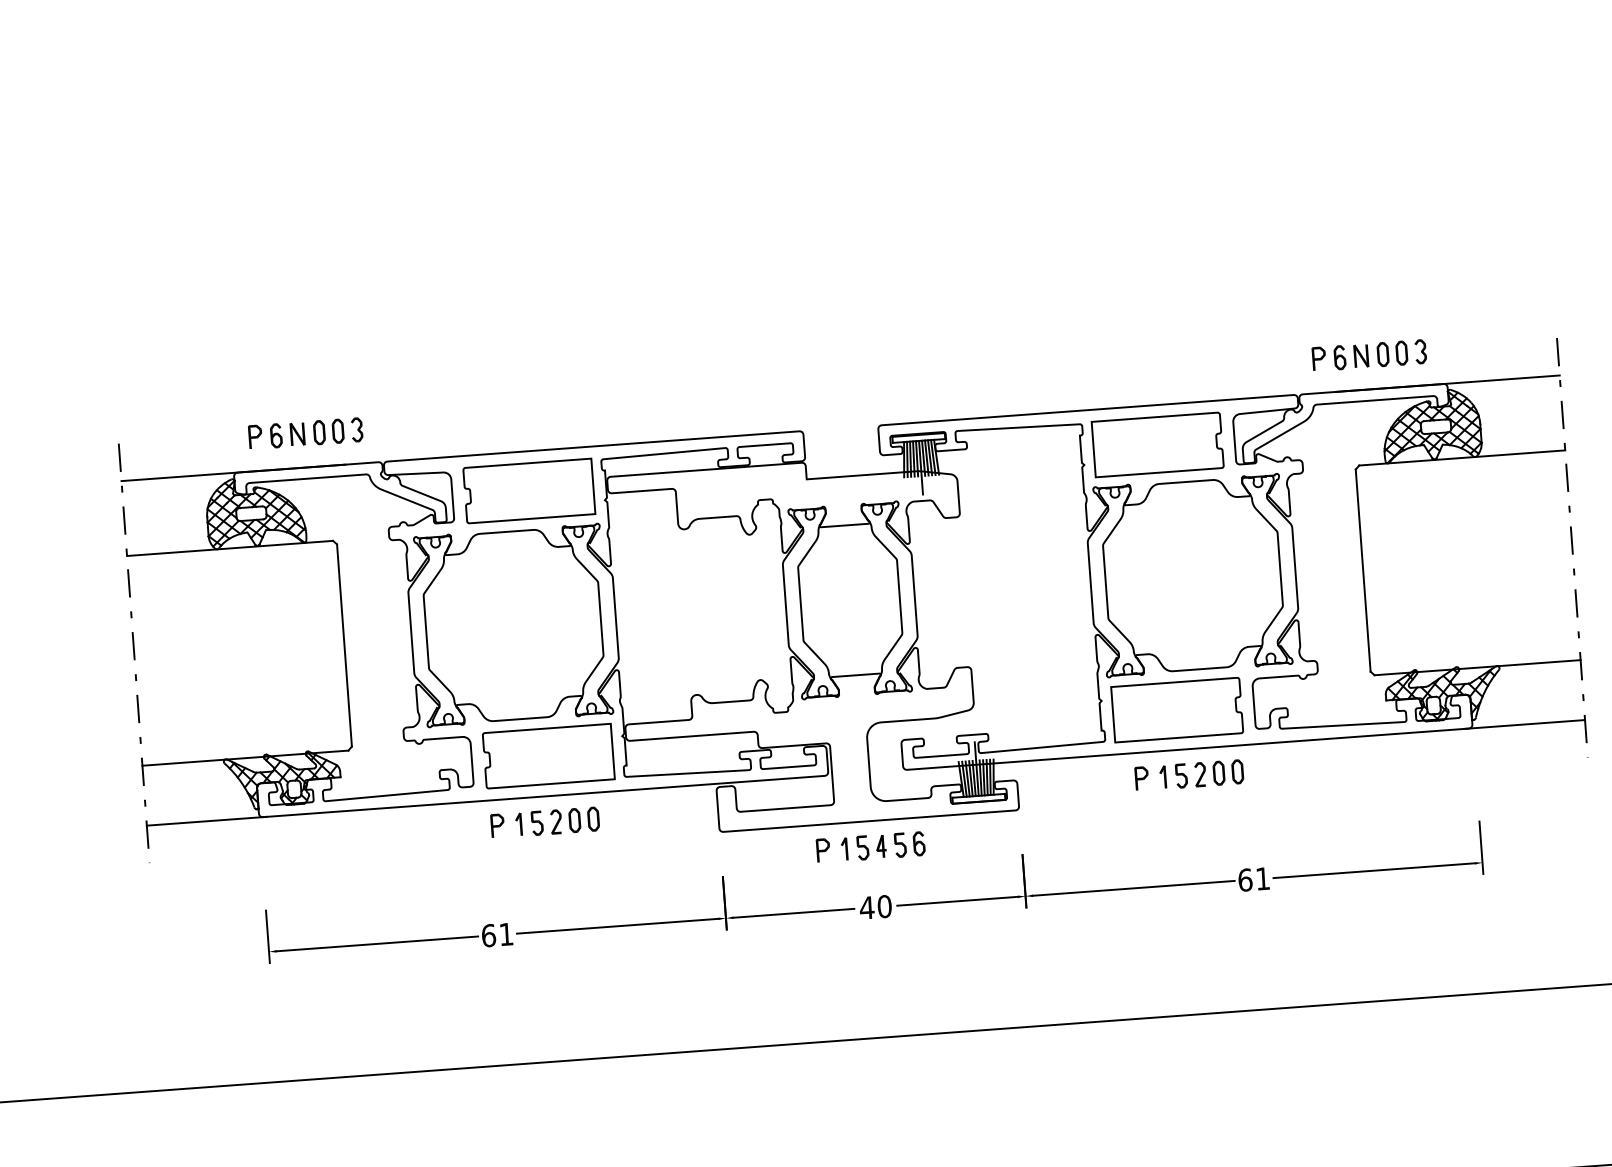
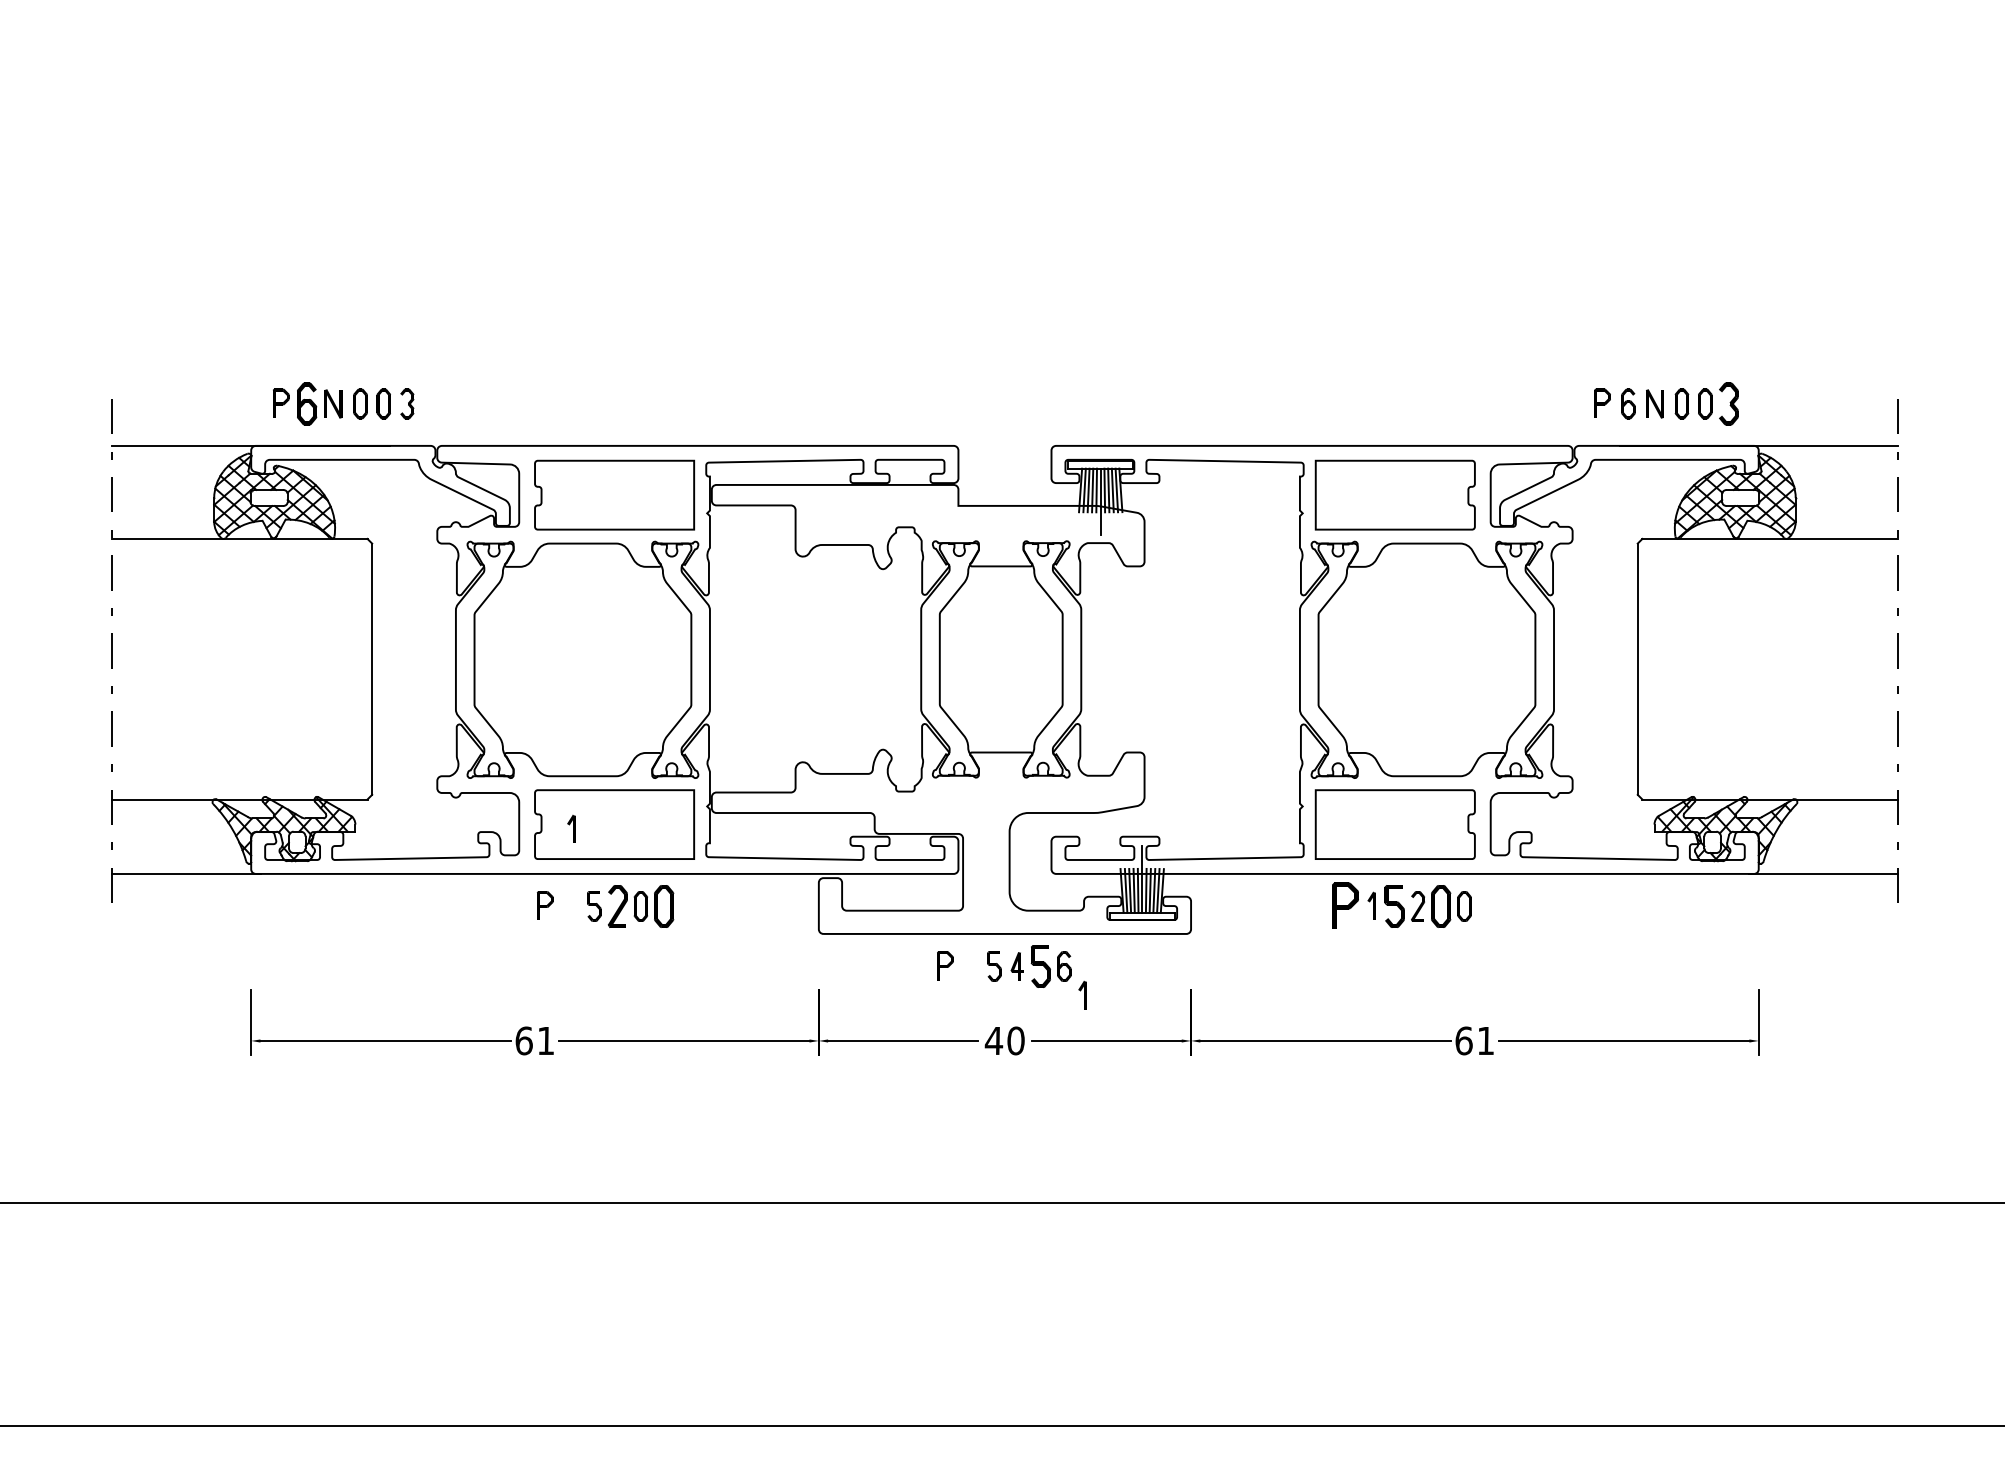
part: (1420, 351) -> (1728, 403), size x1.4
part: (275, 435) -> (306, 403), size x1.4
part: (1219, 773) -> (1441, 906), size x1.4
part: (1181, 776) -> (1394, 906), size x1.4
part: (1141, 778) -> (1345, 905), size x1.6
part: (593, 819) -> (664, 906), size x1.4
part: (555, 821) -> (617, 906), size x1.4
part: (518, 823) -> (571, 828), moved
part: (900, 845) -> (1041, 966), size x1.4
part: (844, 848) -> (1082, 994), moved

